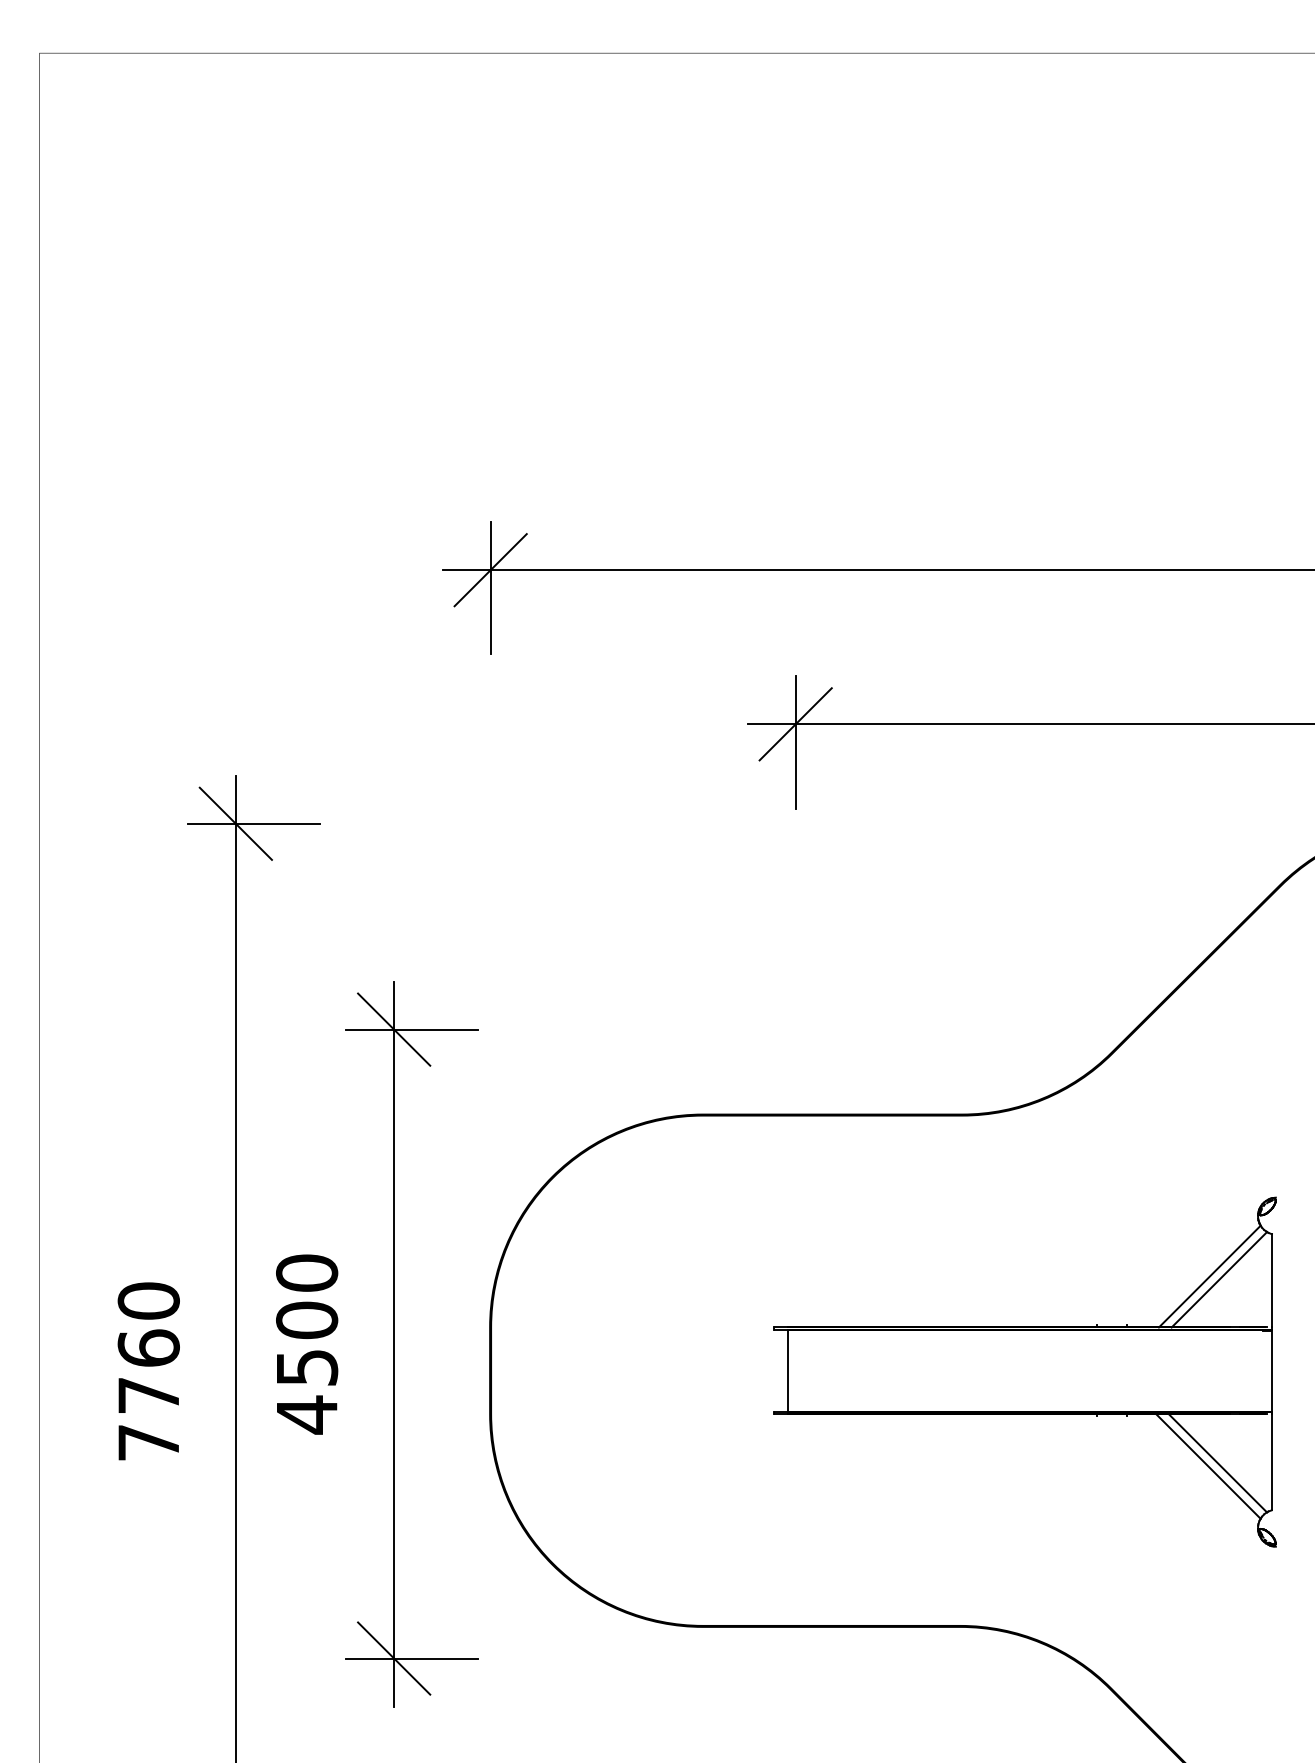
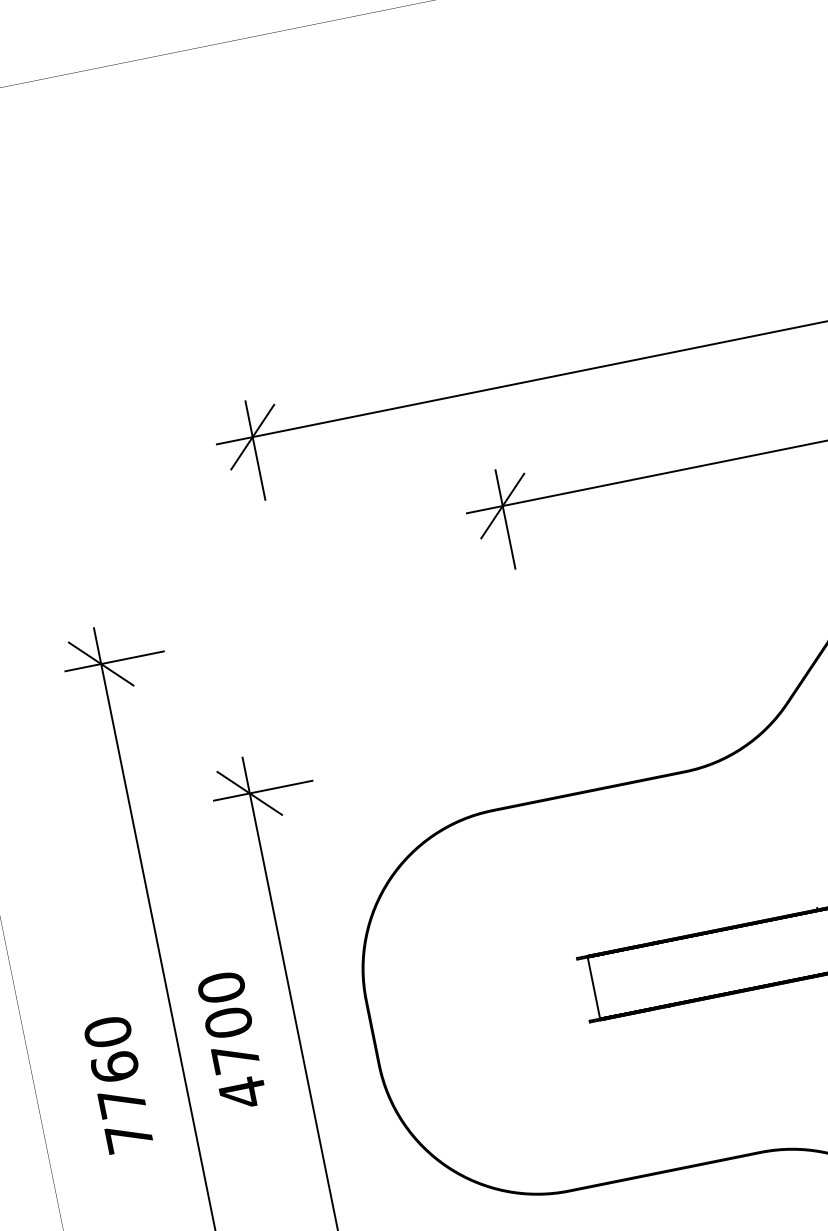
text: (307, 1367) -> (236, 1057), 4500 -> 4700

